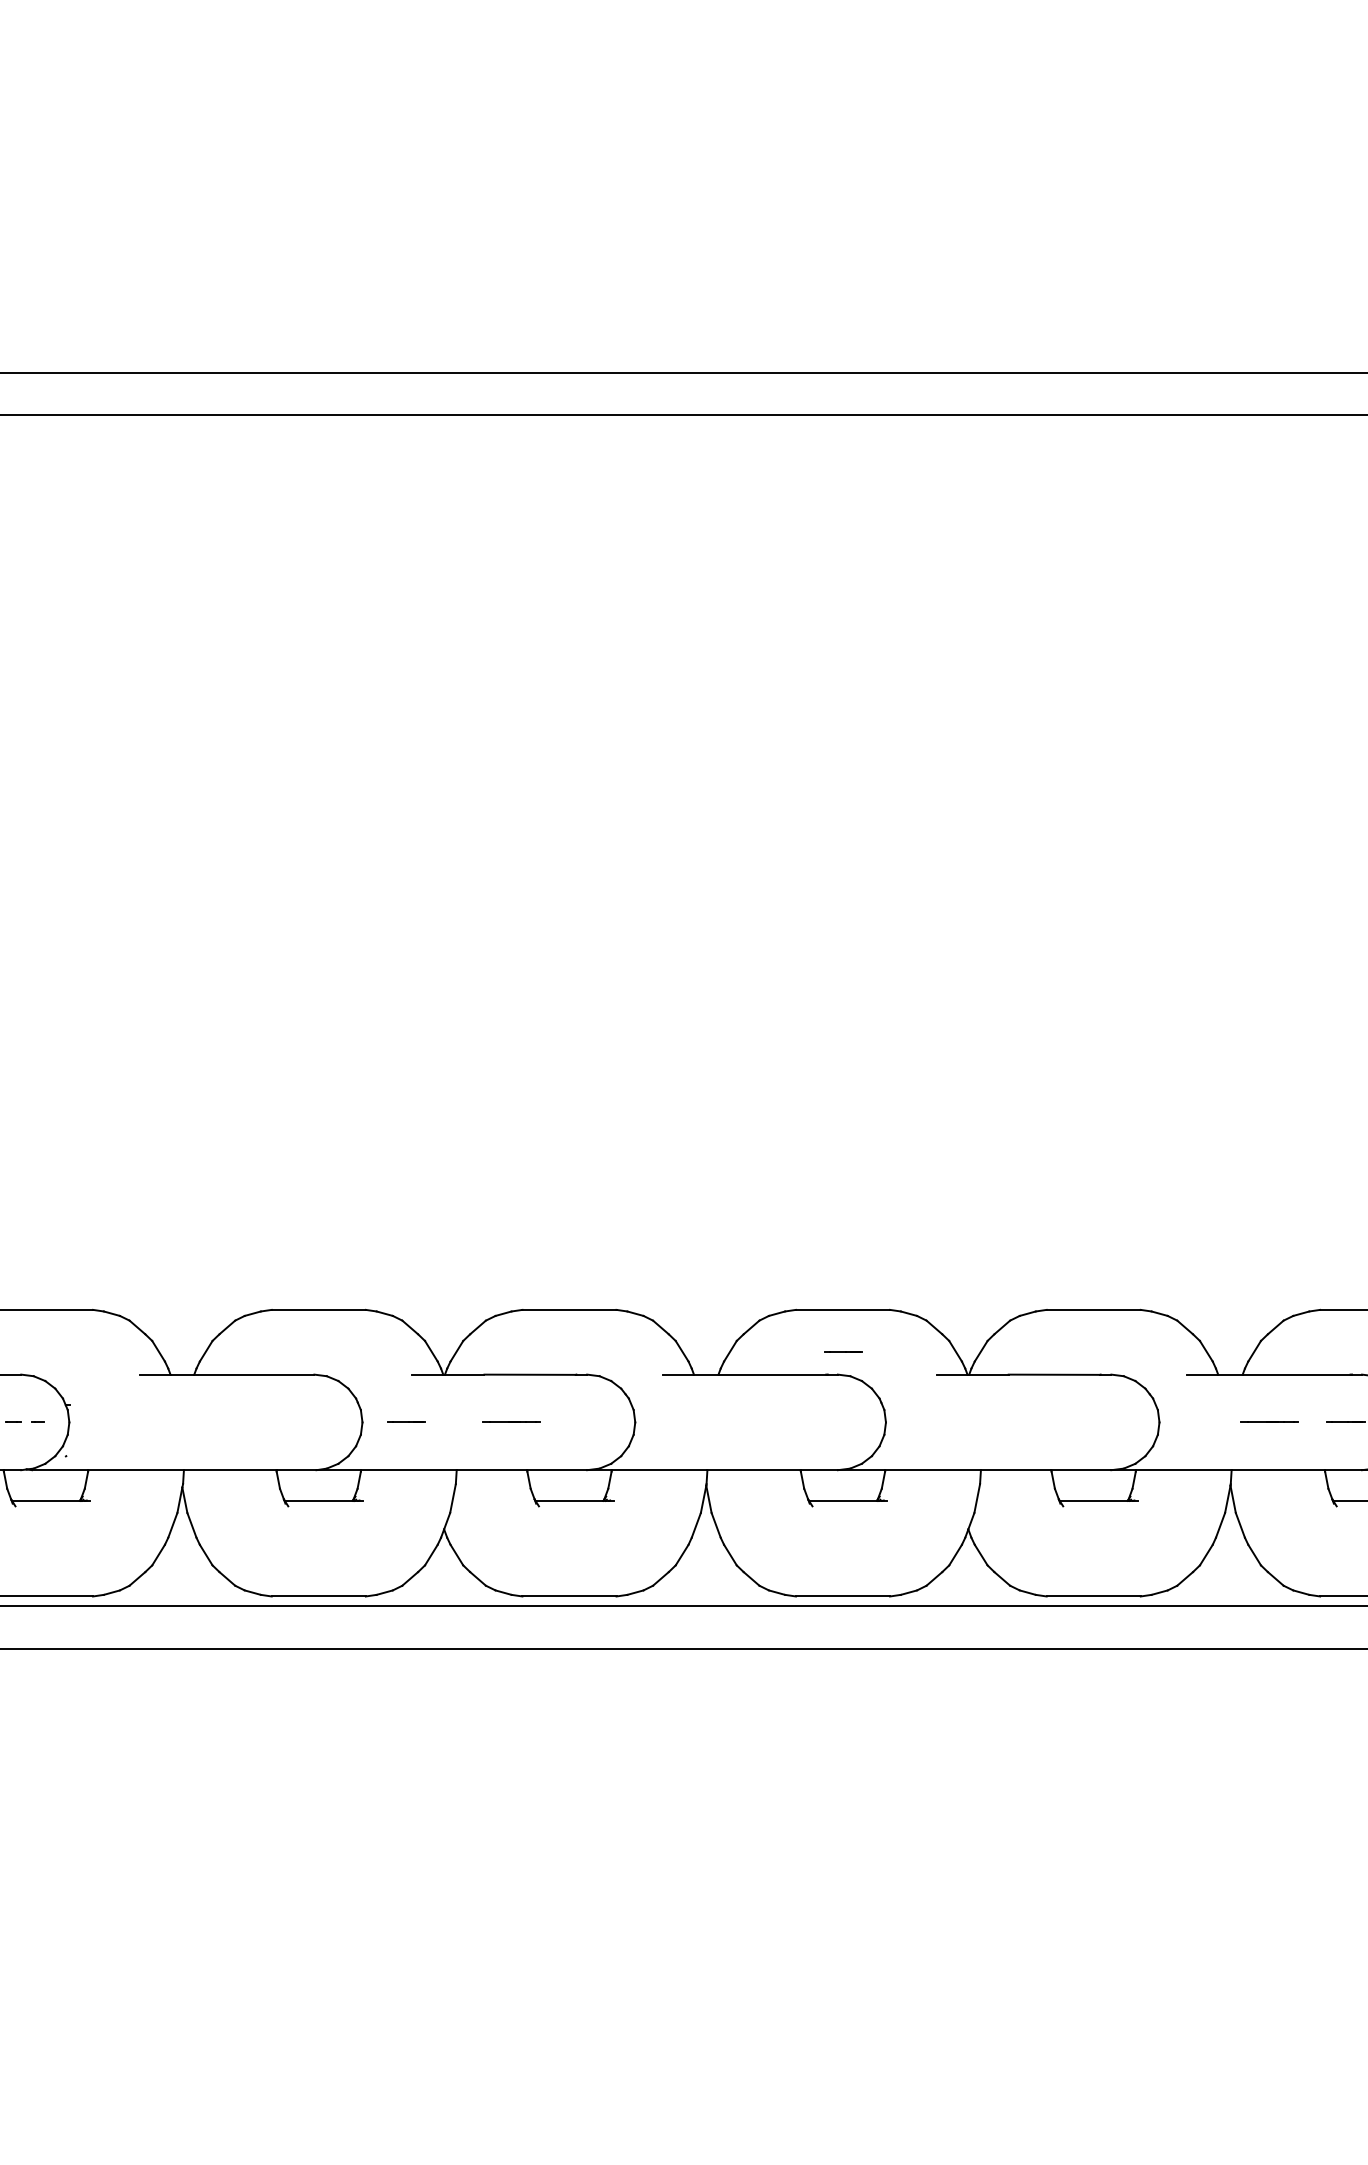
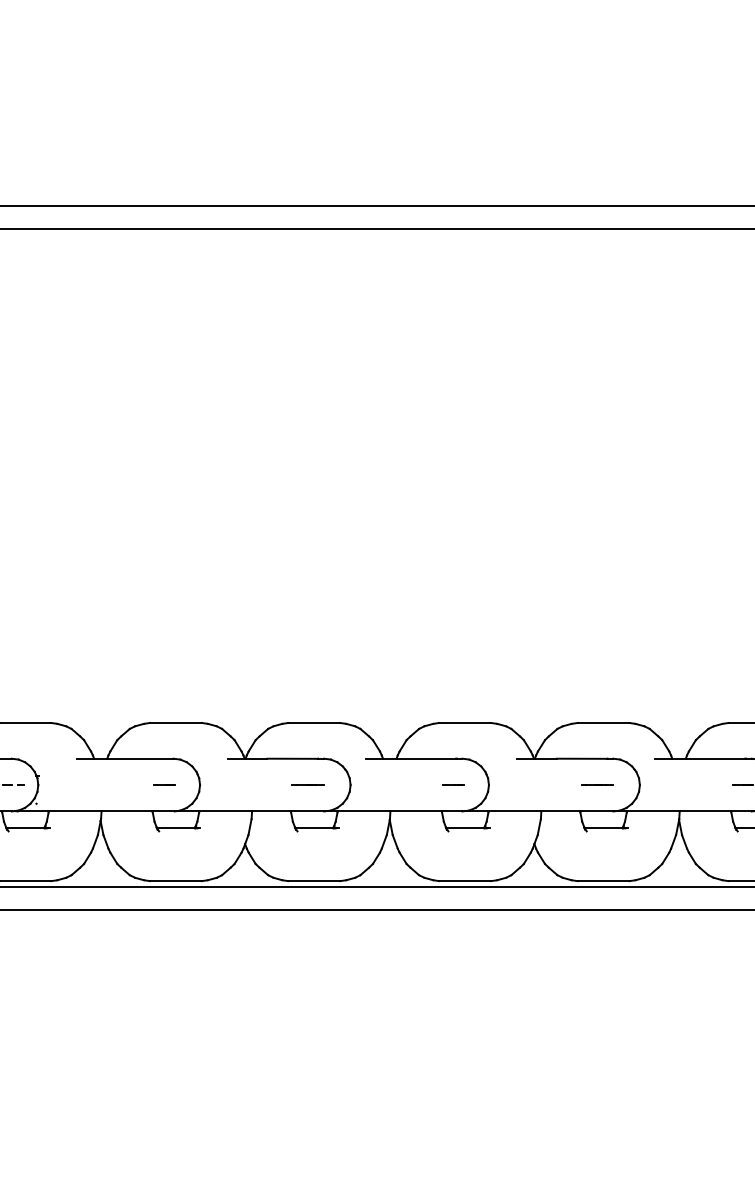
line: (843, 1350) -> (453, 784), moved
line: (406, 1421) -> (164, 784), moved
line: (510, 1421) -> (307, 784), moved
line: (1269, 1421) -> (597, 784), moved

